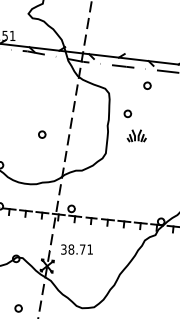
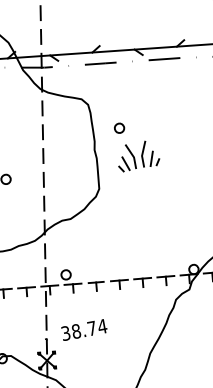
part: (147, 85) -> (139, 83), removed
part: (136, 135) -> (137, 156), size x1.6
text: (90, 249) -> (102, 326), 38.71 -> 38.74

